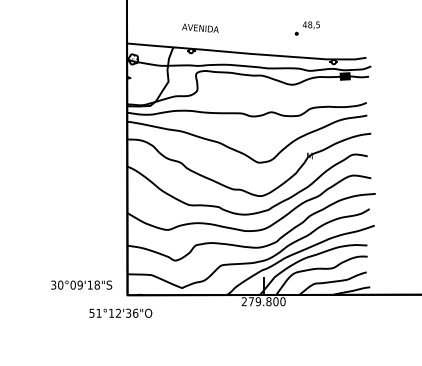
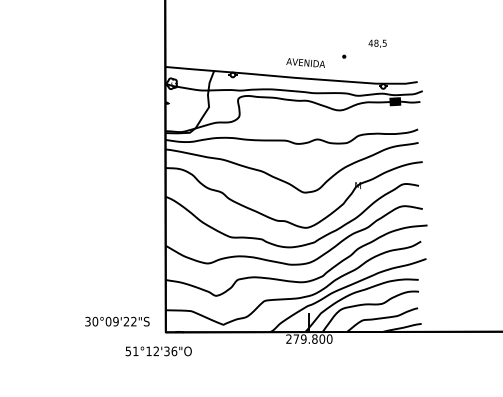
text: (311, 25) -> (377, 43), moved
text: (200, 27) -> (305, 62), moved
text: (93, 284) -> (129, 321), 30°09'18"S -> 30°09'22"S

